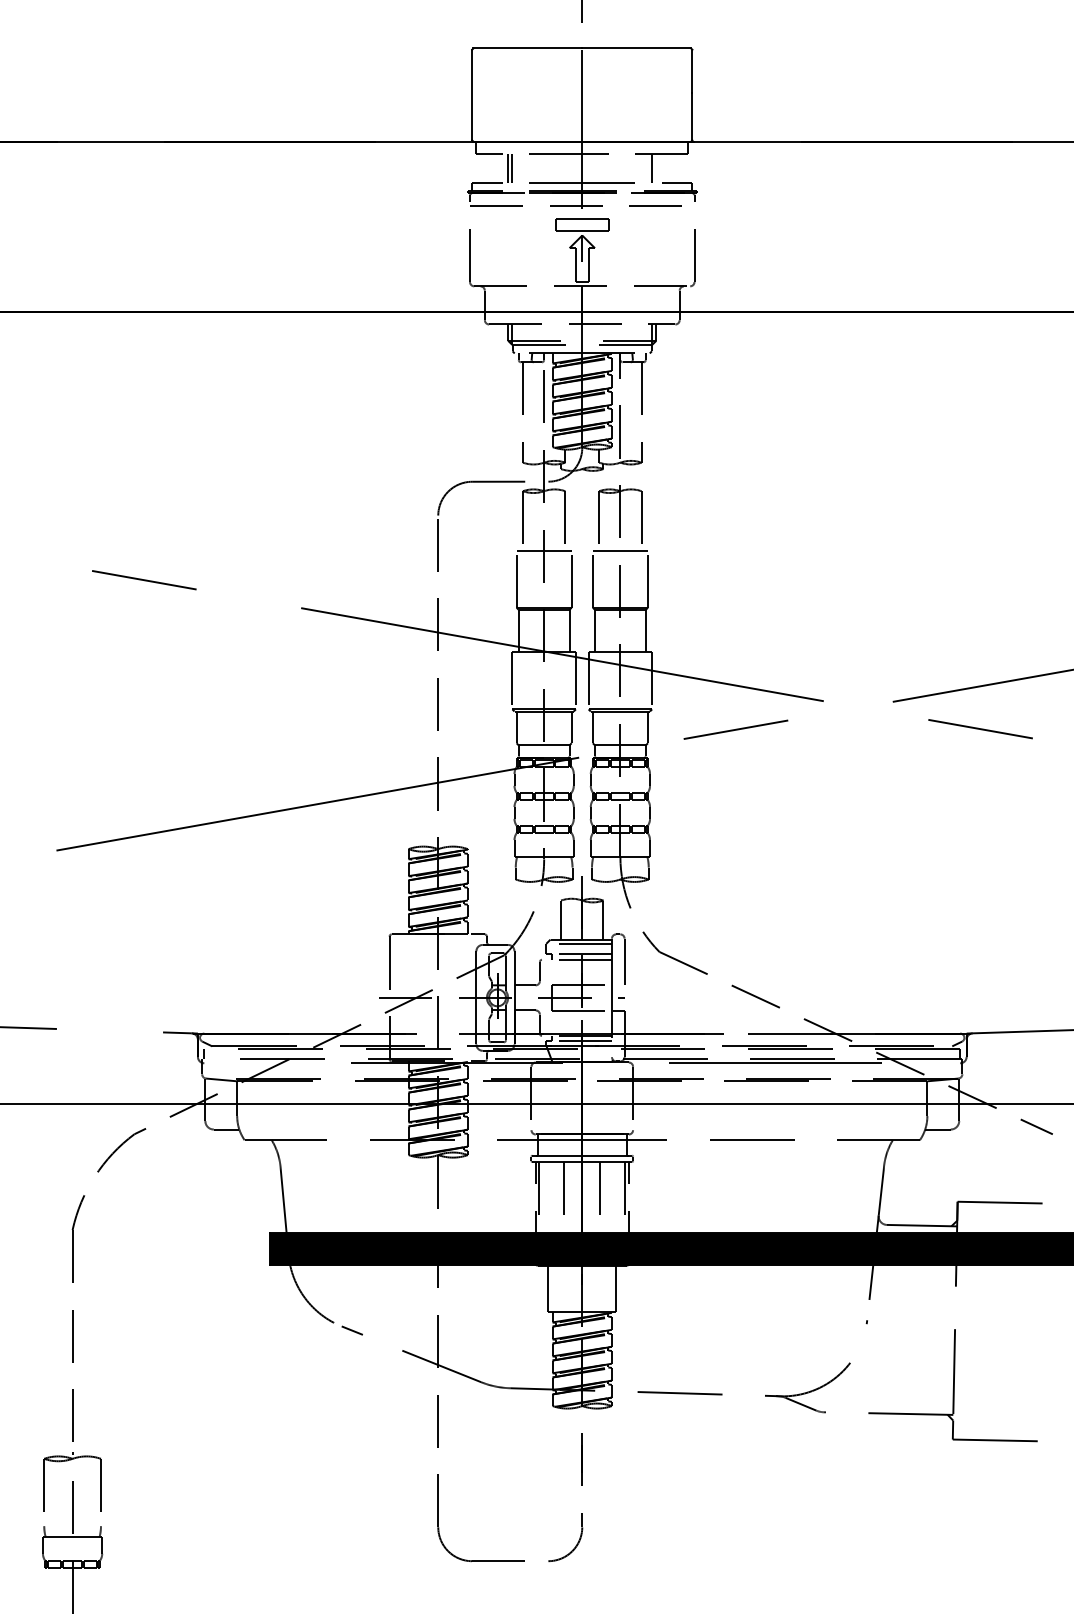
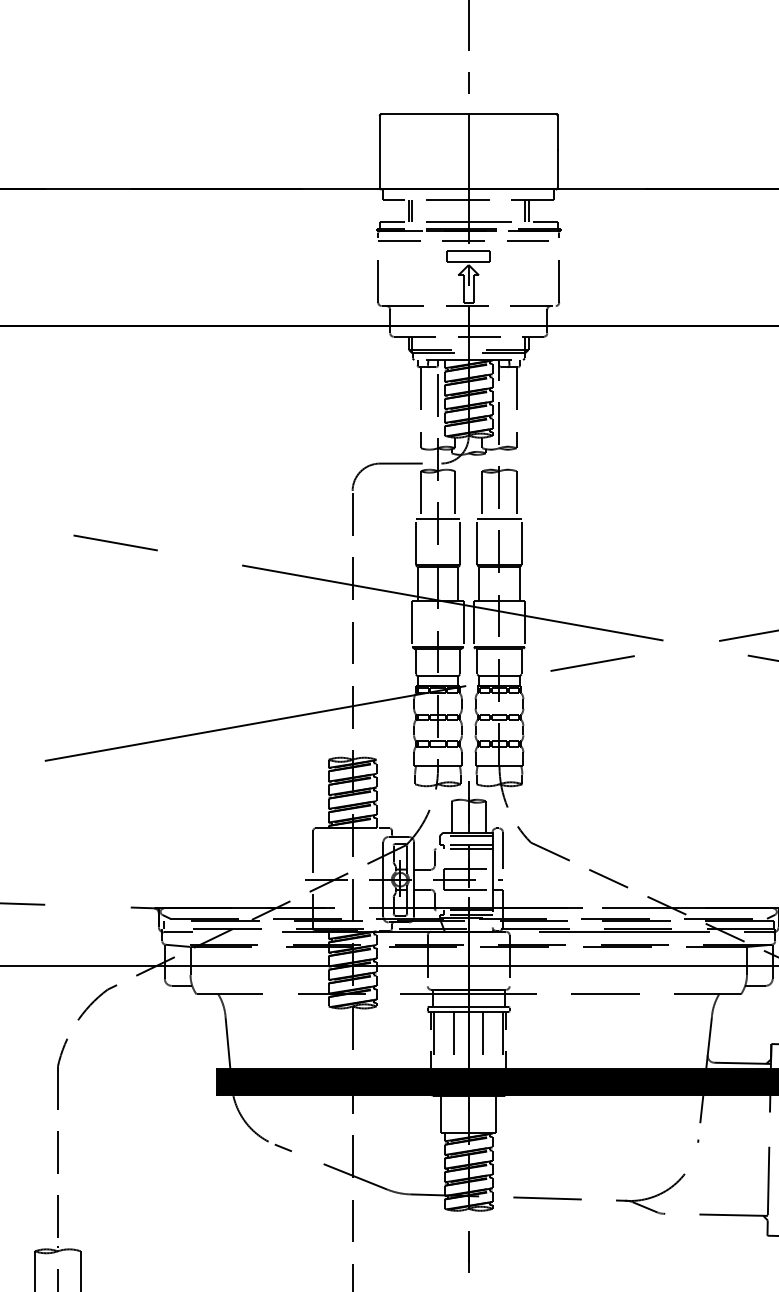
line: (656, 168) -> (528, 211), added
line: (222, 1063) -> (178, 932), added
line: (942, 1063) -> (759, 932), added

